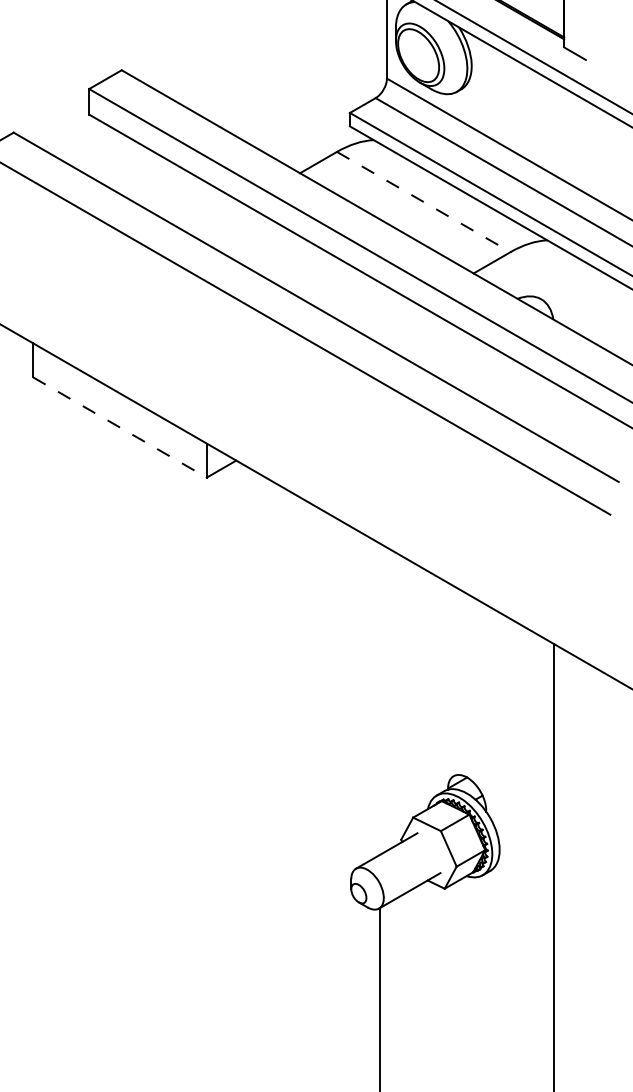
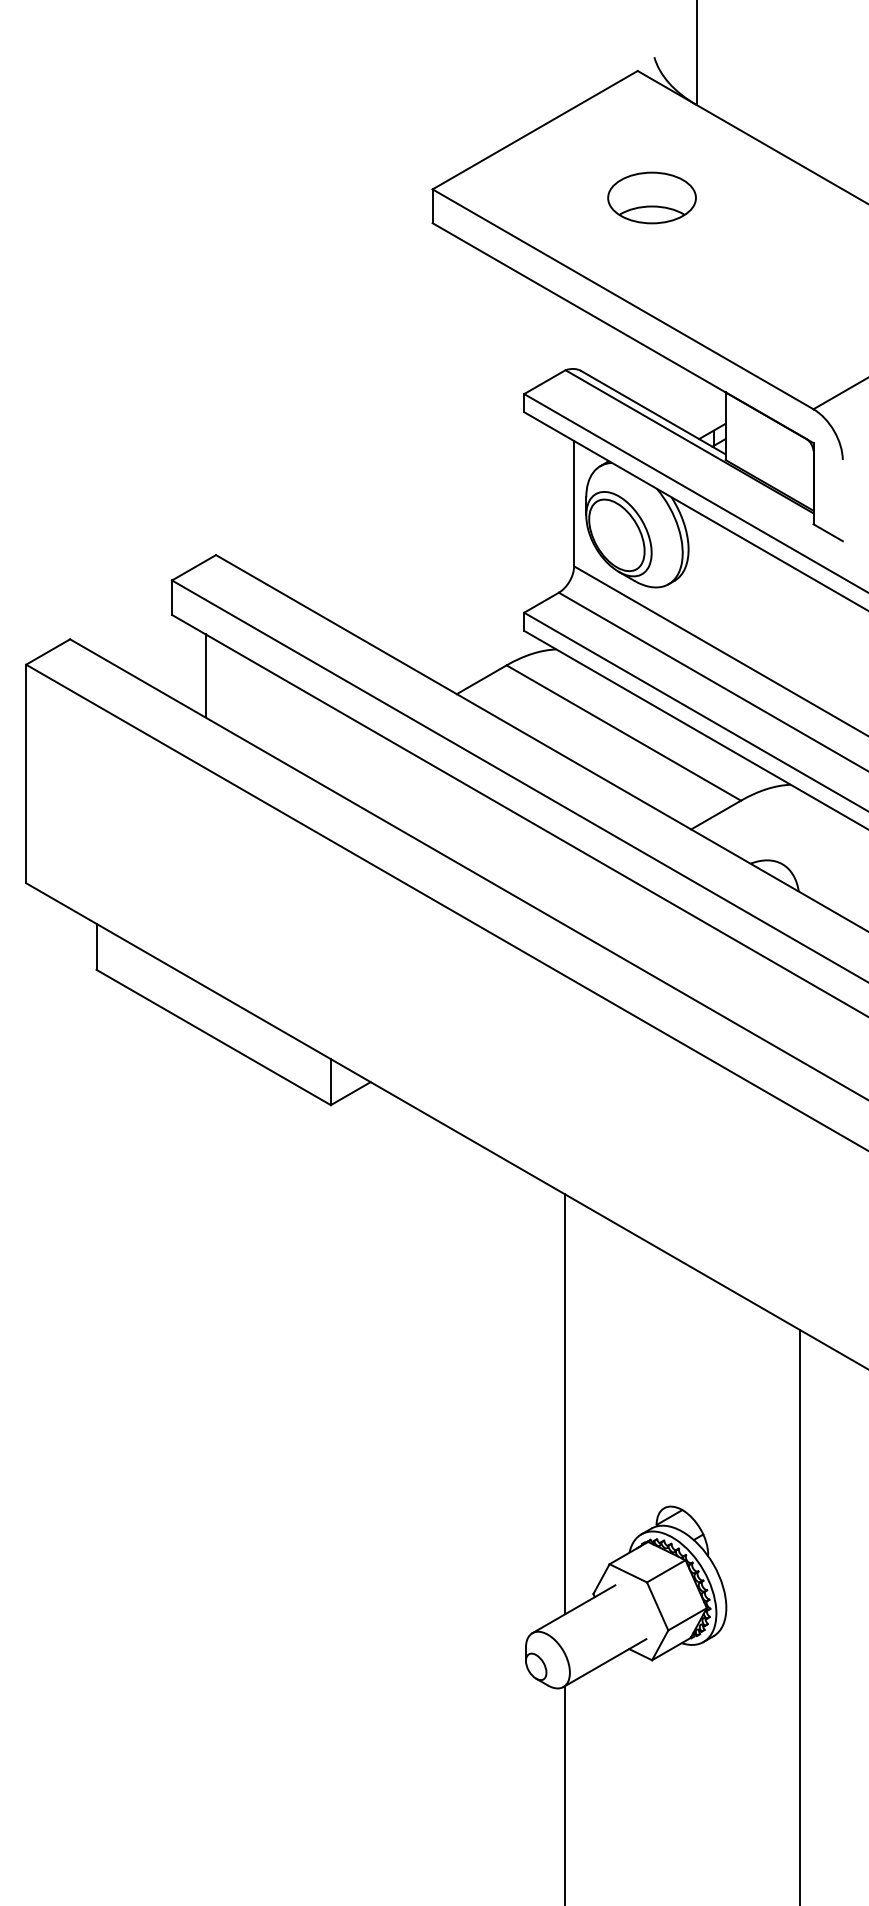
line: (113, 159) -> (205, 675), added
line: (424, 202) -> (624, 733), dashed -> solid
line: (120, 427) -> (214, 1037), dashed -> solid
line: (380, 699) -> (565, 1404), added

